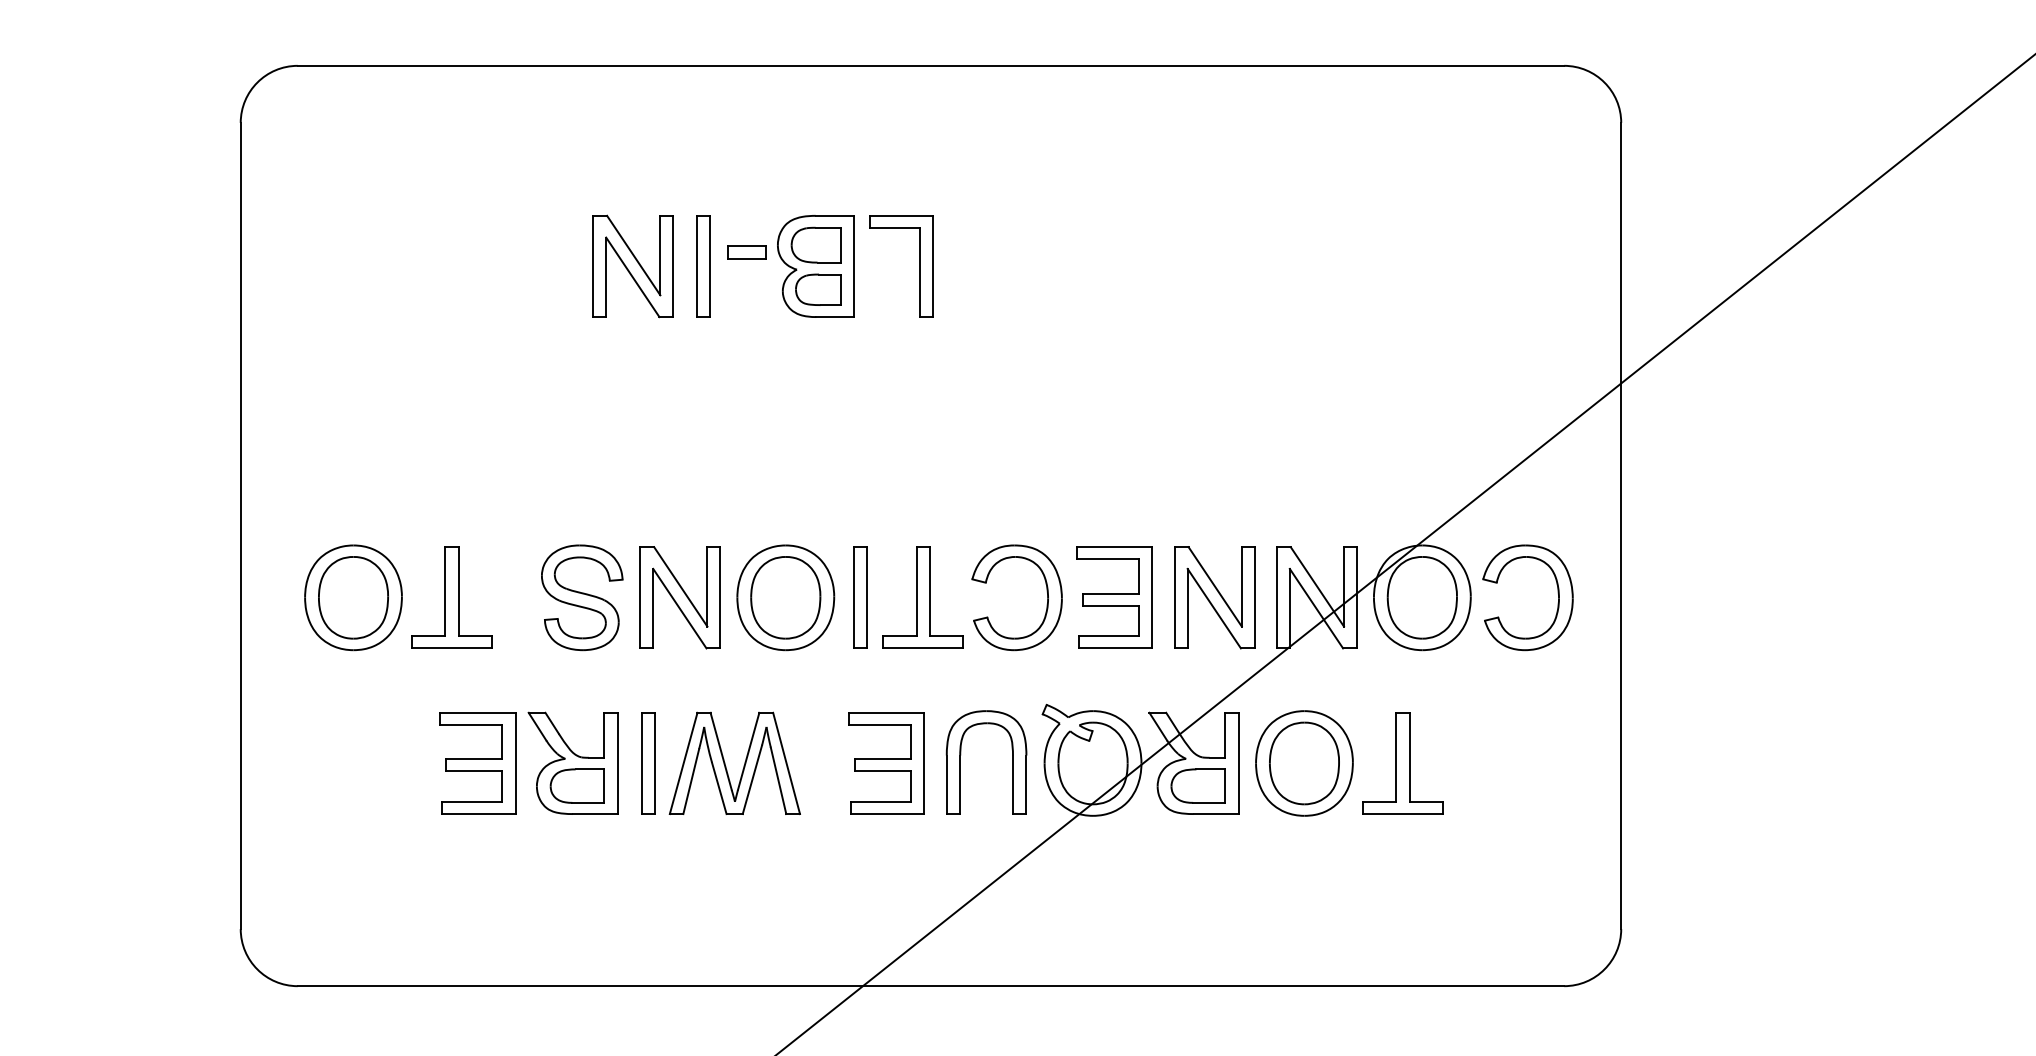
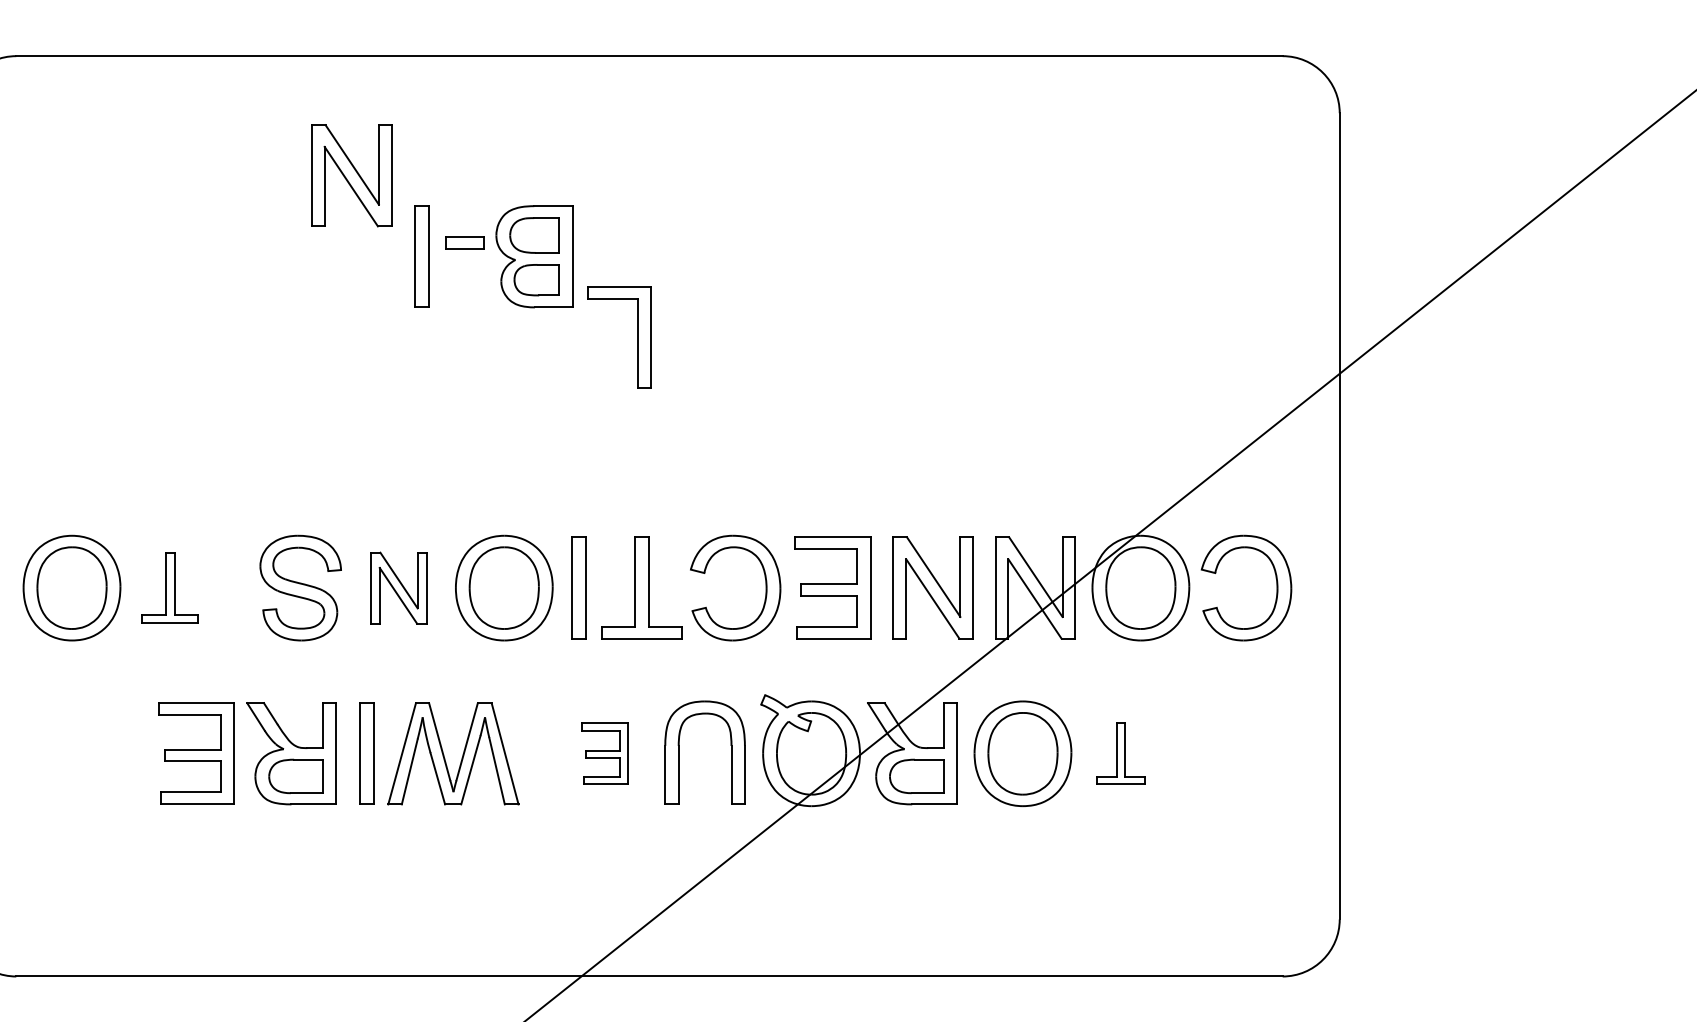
part: (632, 266) -> (351, 175), moved
part: (919, 266) -> (638, 337), moved
part: (451, 597) -> (170, 587), size x0.7
part: (679, 597) -> (398, 587), size x0.7
part: (886, 763) -> (605, 753), size x0.6
part: (1402, 763) -> (1121, 753), size x0.6

